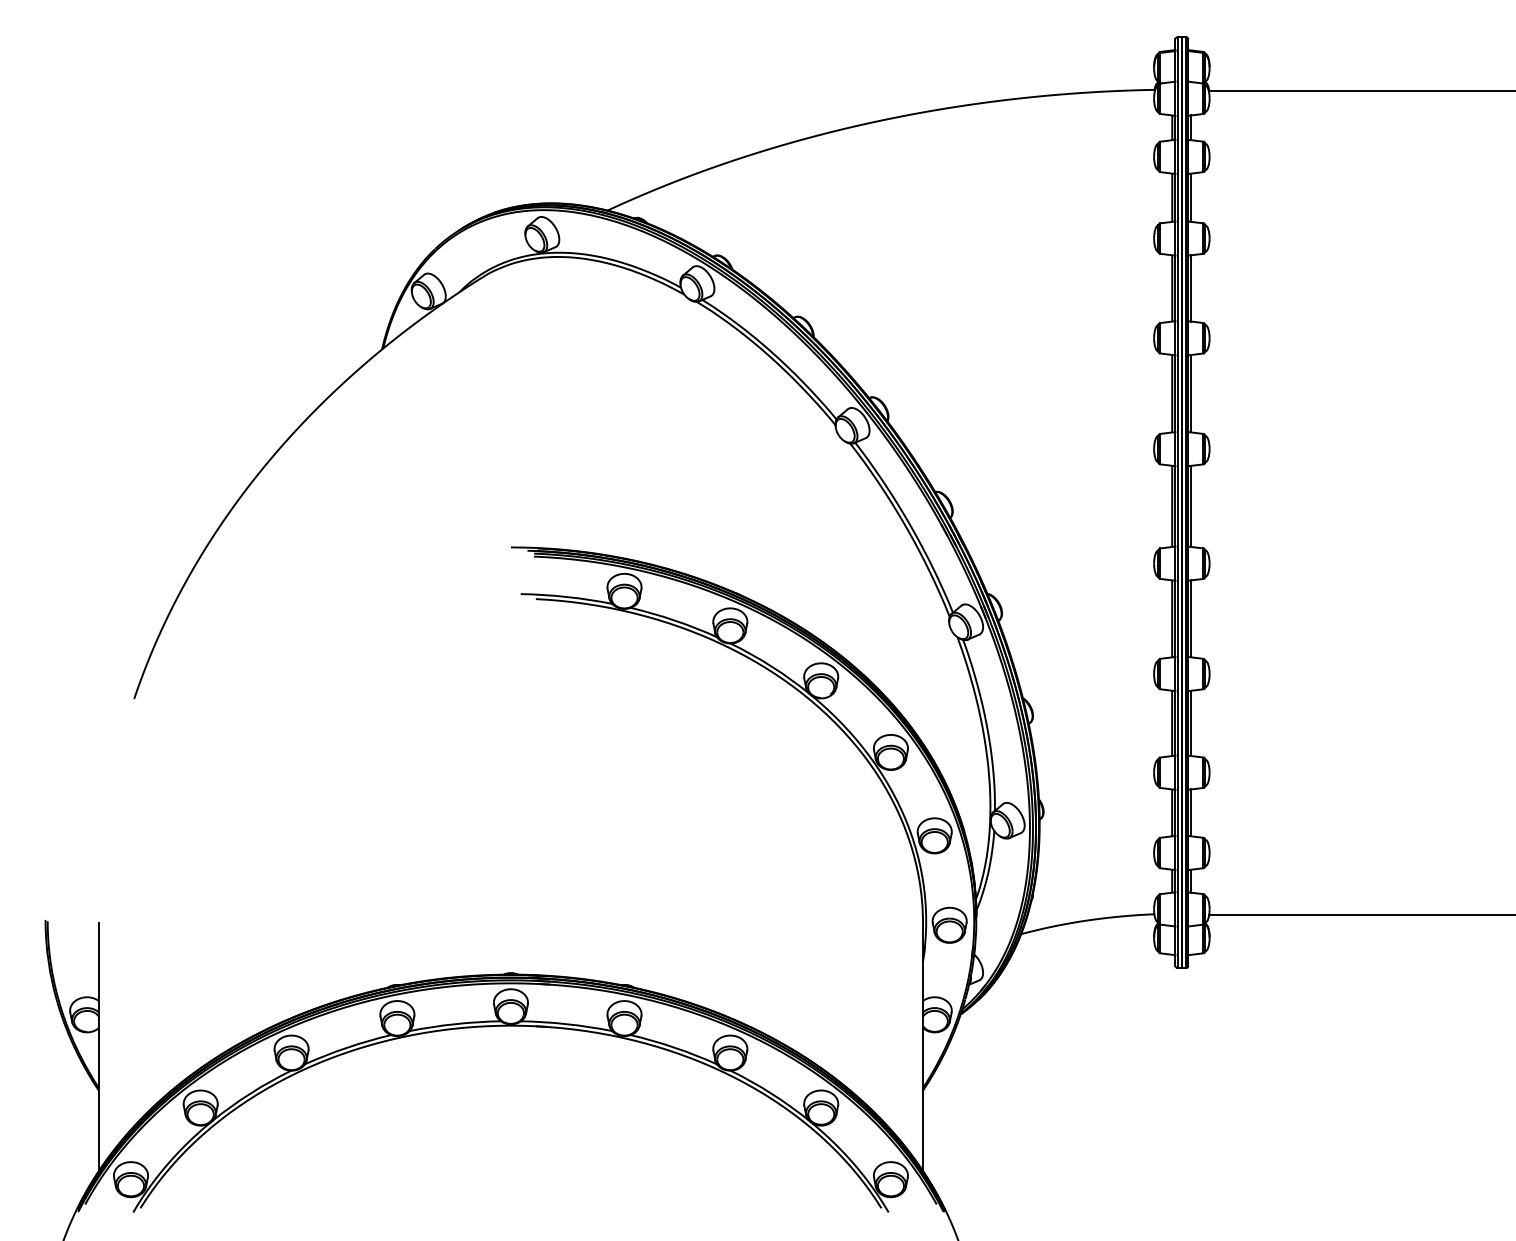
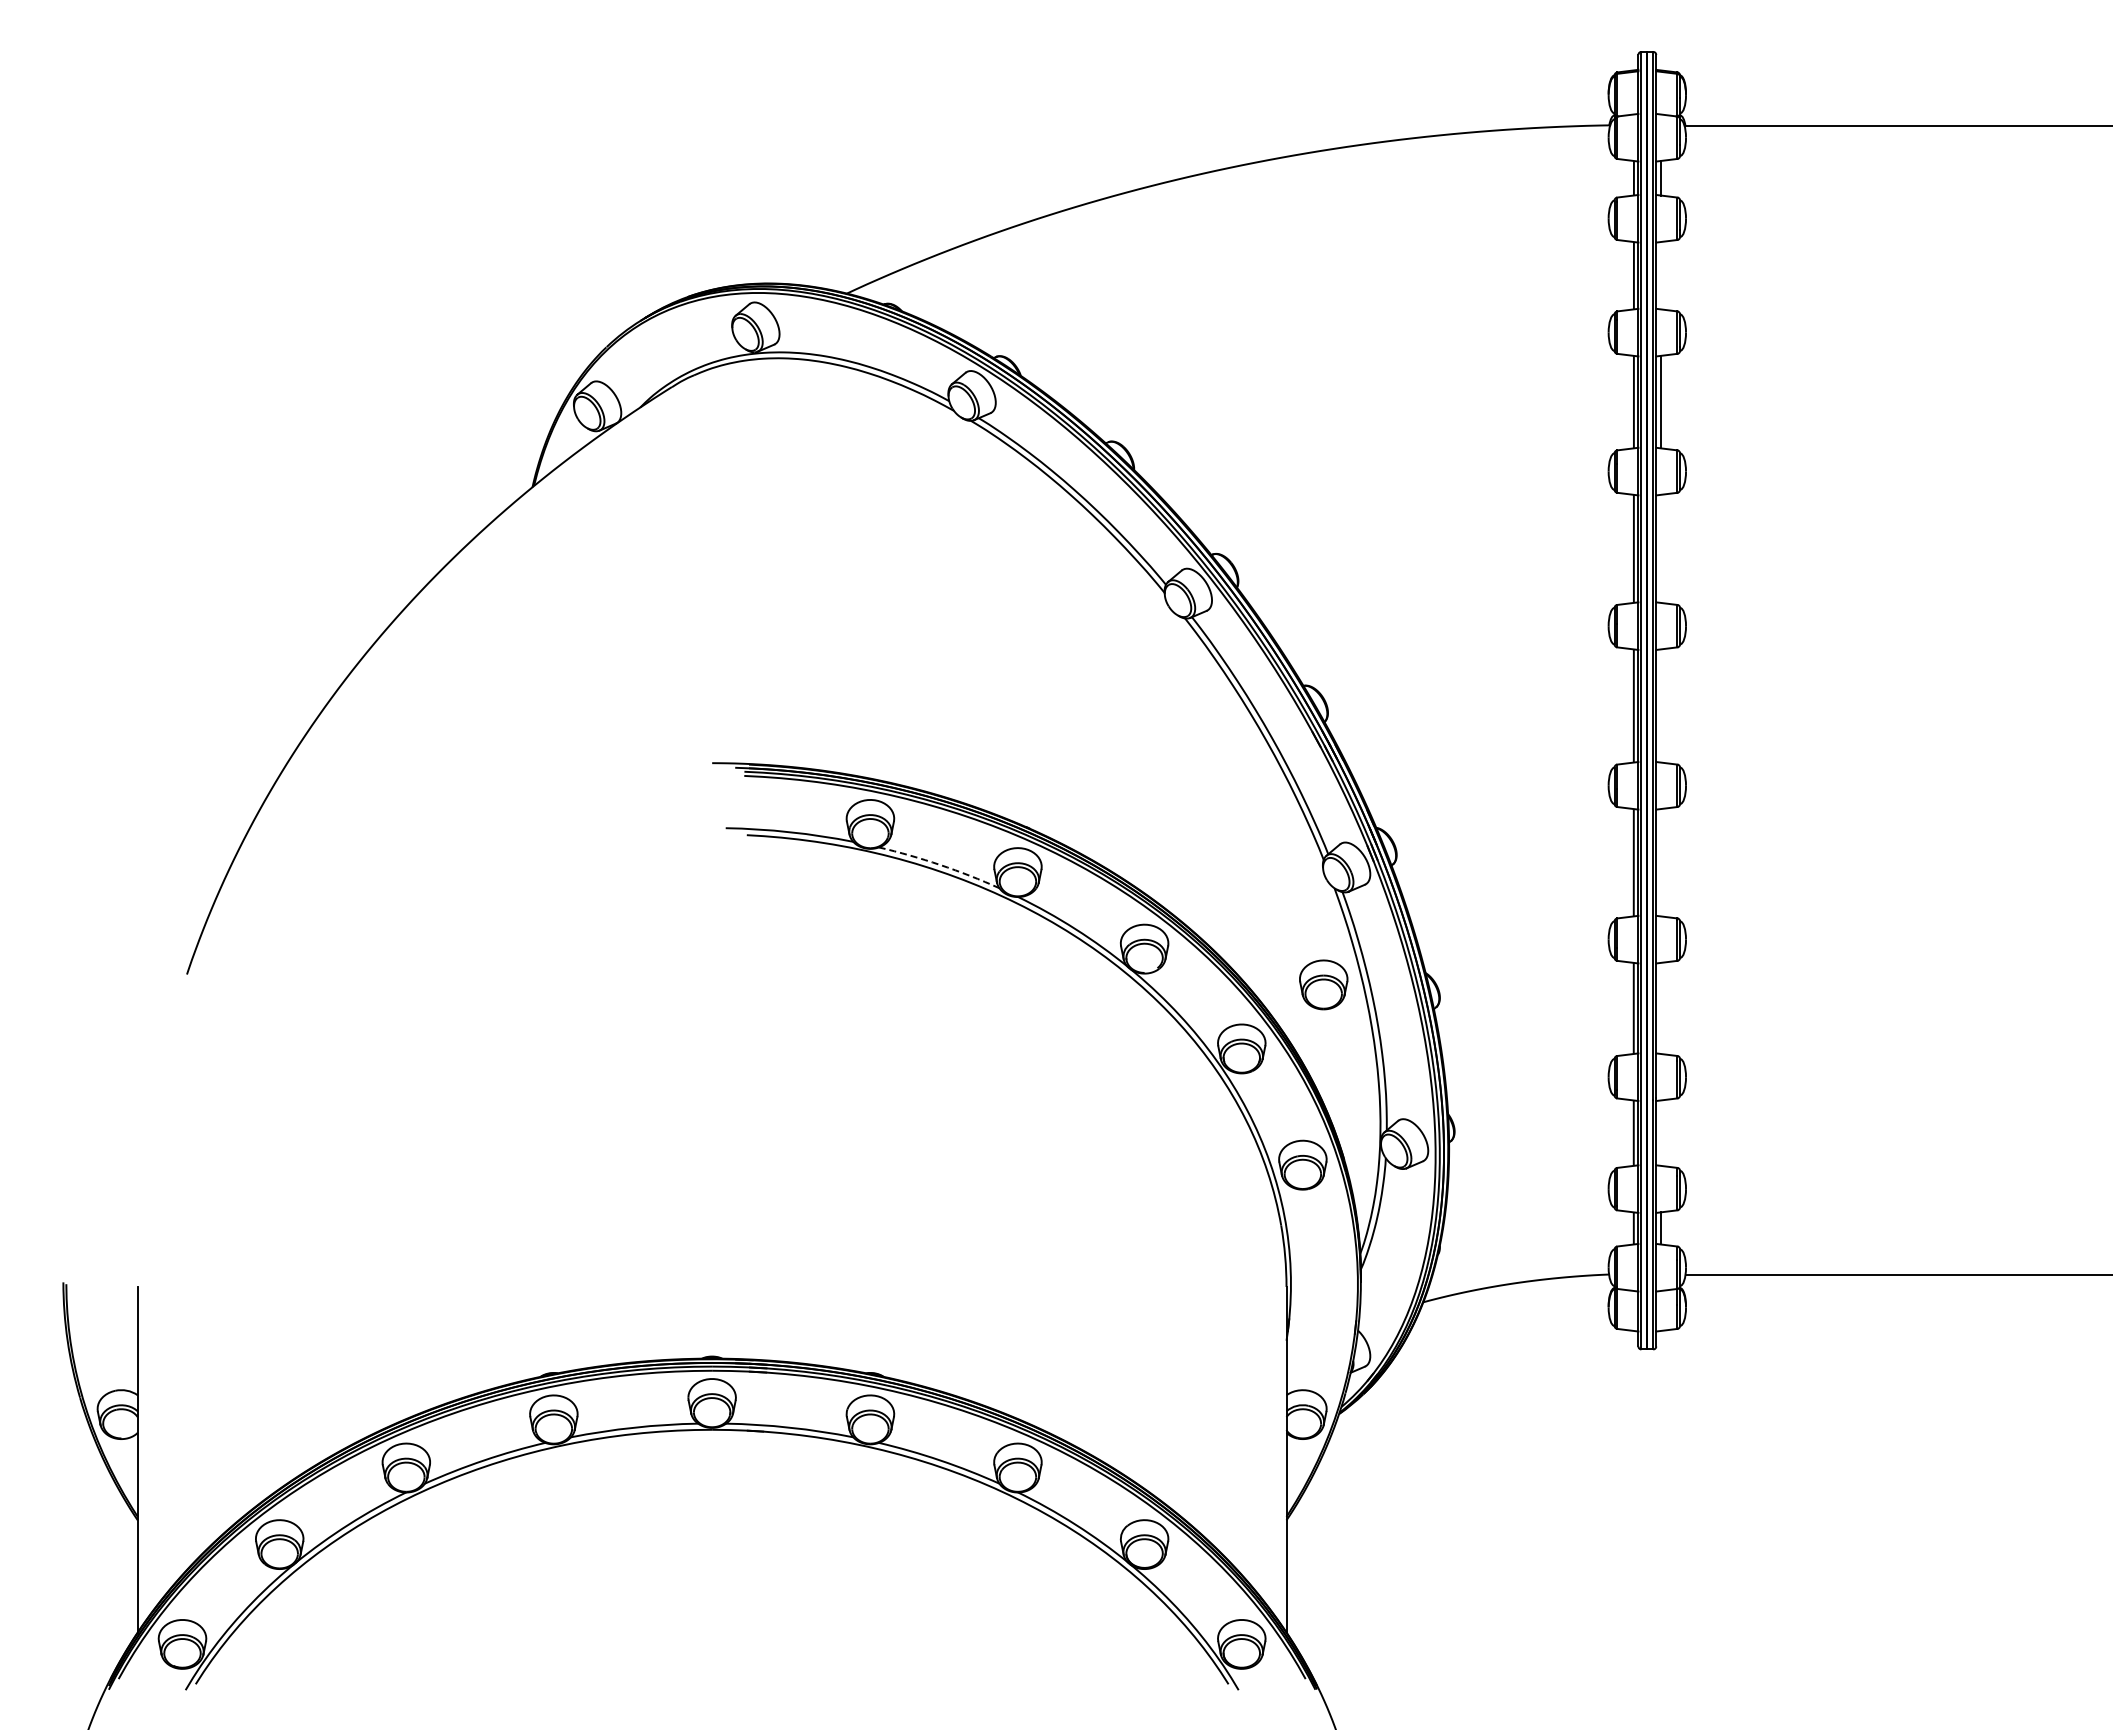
line: (1191, 197) -> (1660, 275), removed
line: (1191, 393) -> (1660, 548), removed
line: (1191, 506) -> (1660, 705), removed
line: (1191, 618) -> (1660, 862), removed
arc: (674, 620) -> (940, 864), solid -> dashed
line: (1191, 722) -> (1660, 1007), removed
line: (1191, 812) -> (1660, 1132), removed
part: (949, 925) -> (1323, 984), moved

